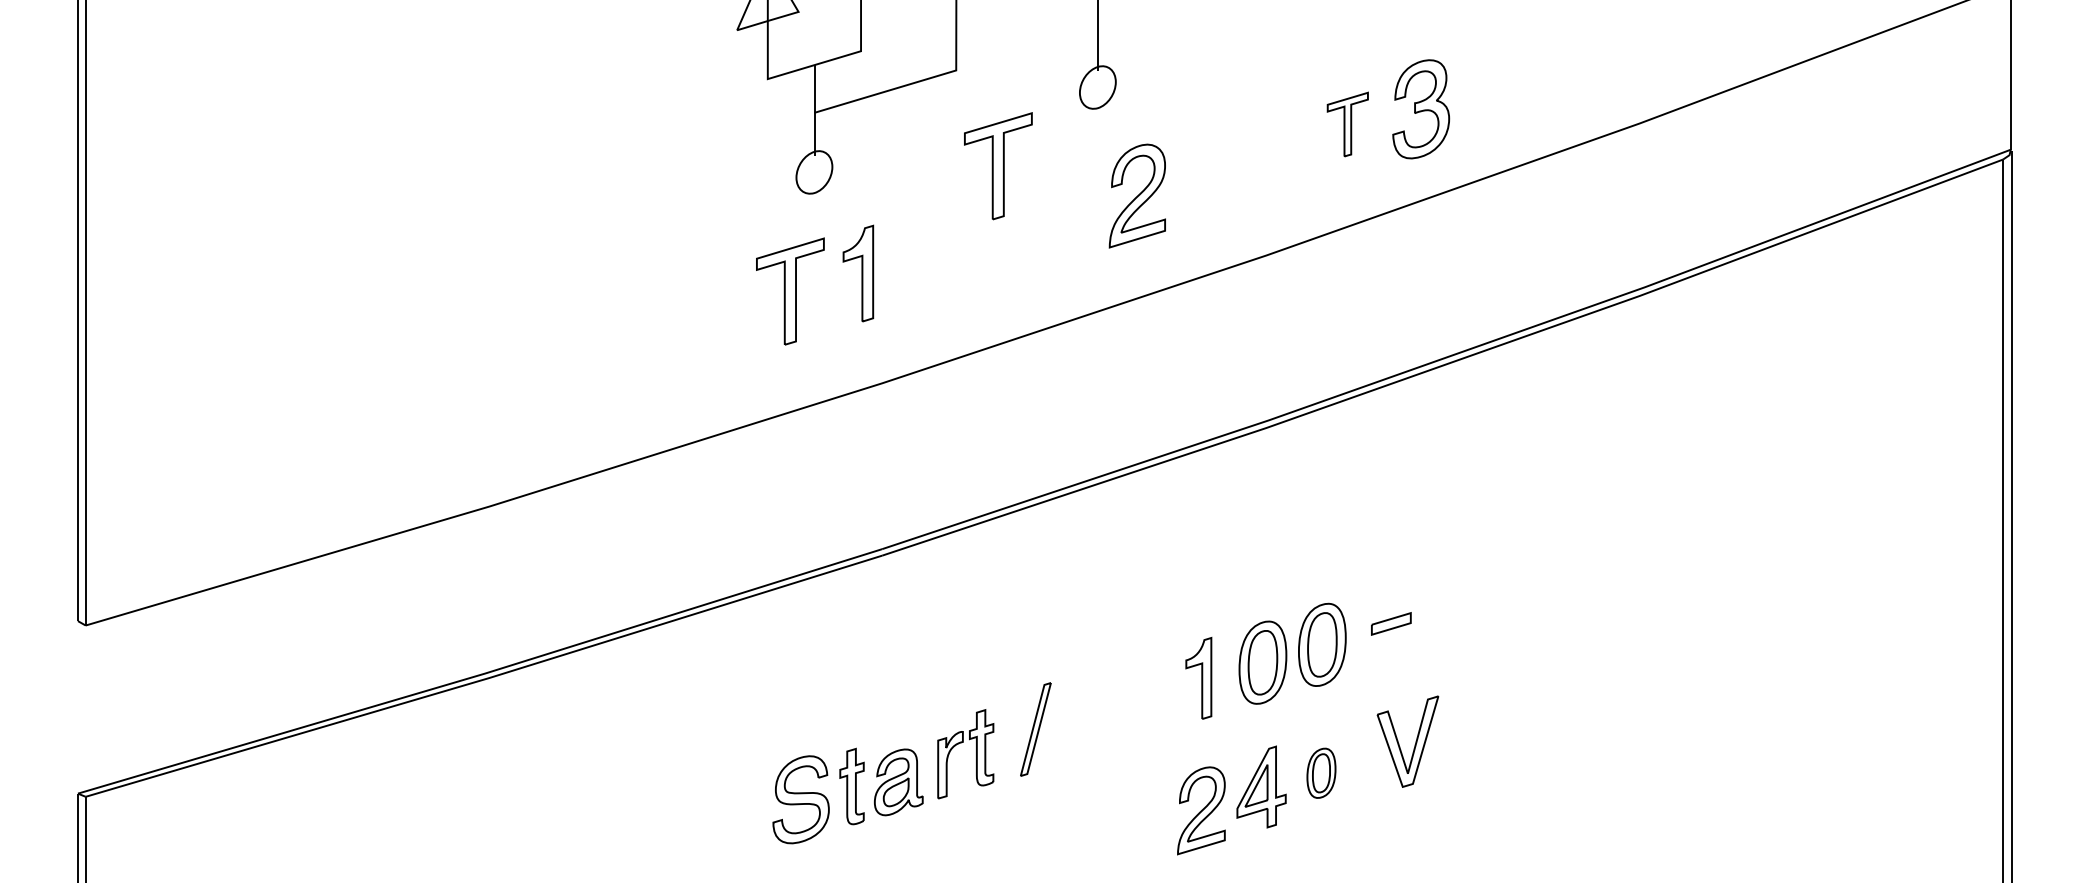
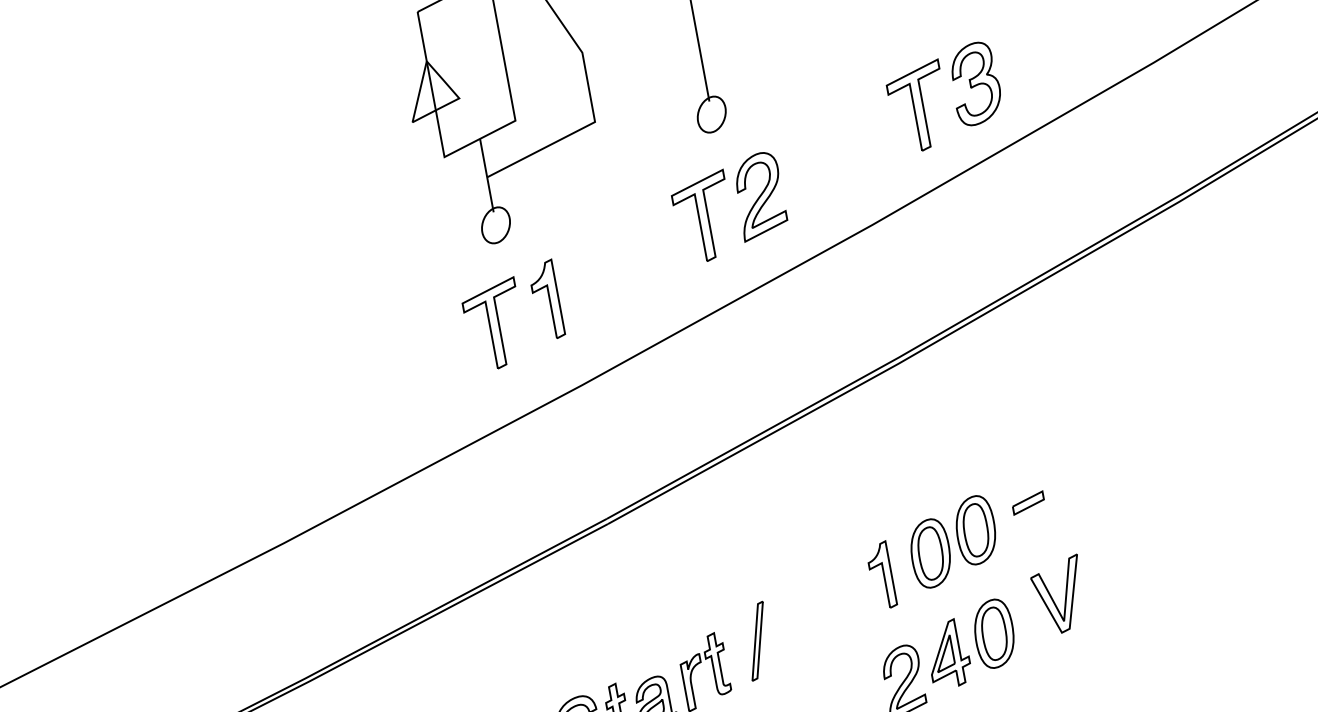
part: (1347, 124) -> (918, 107), size x1.67
part: (998, 166) -> (703, 217), moved
part: (1321, 773) -> (994, 634), size x1.67

